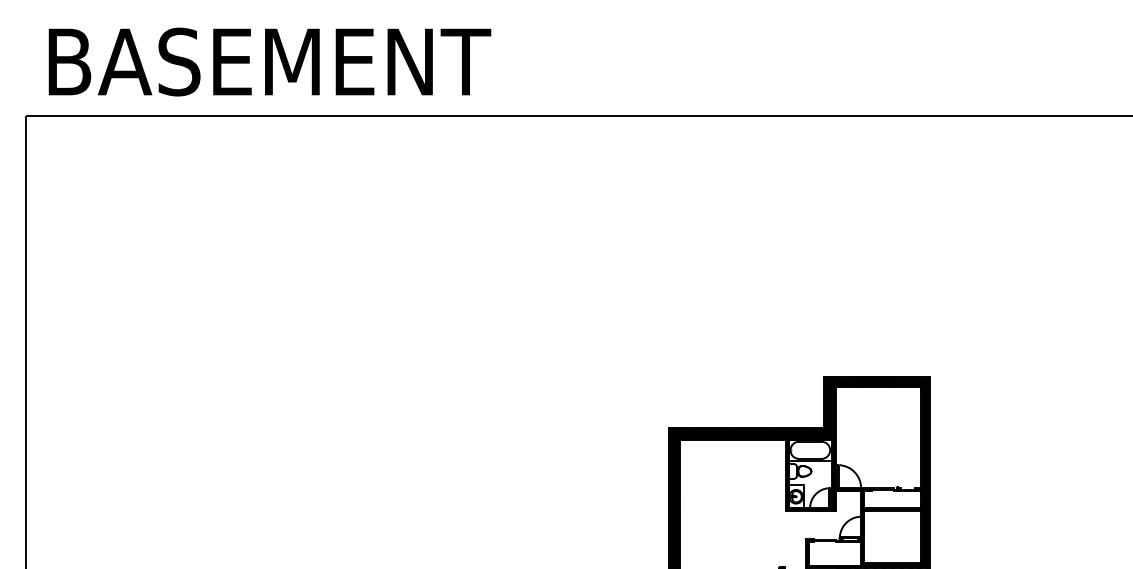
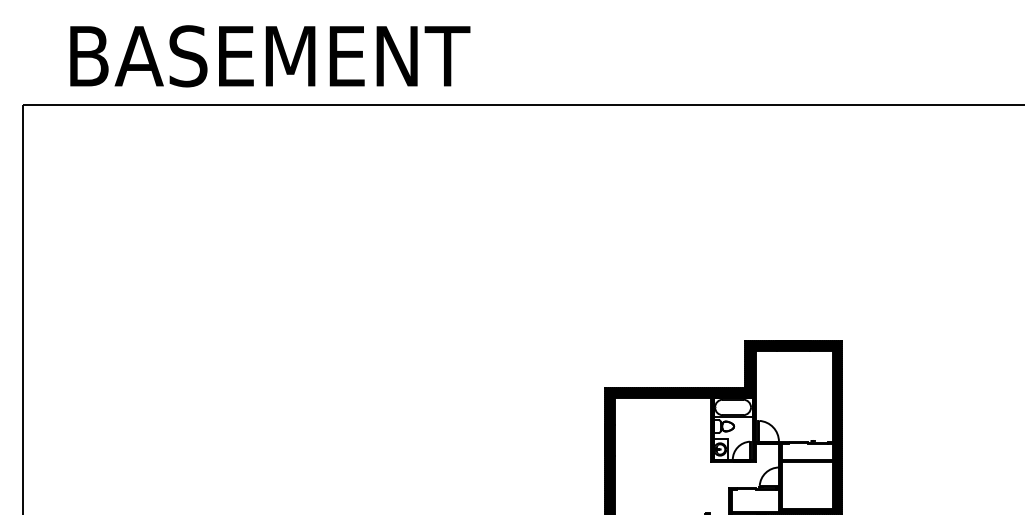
text: (270, 62) -> (270, 56), moved

